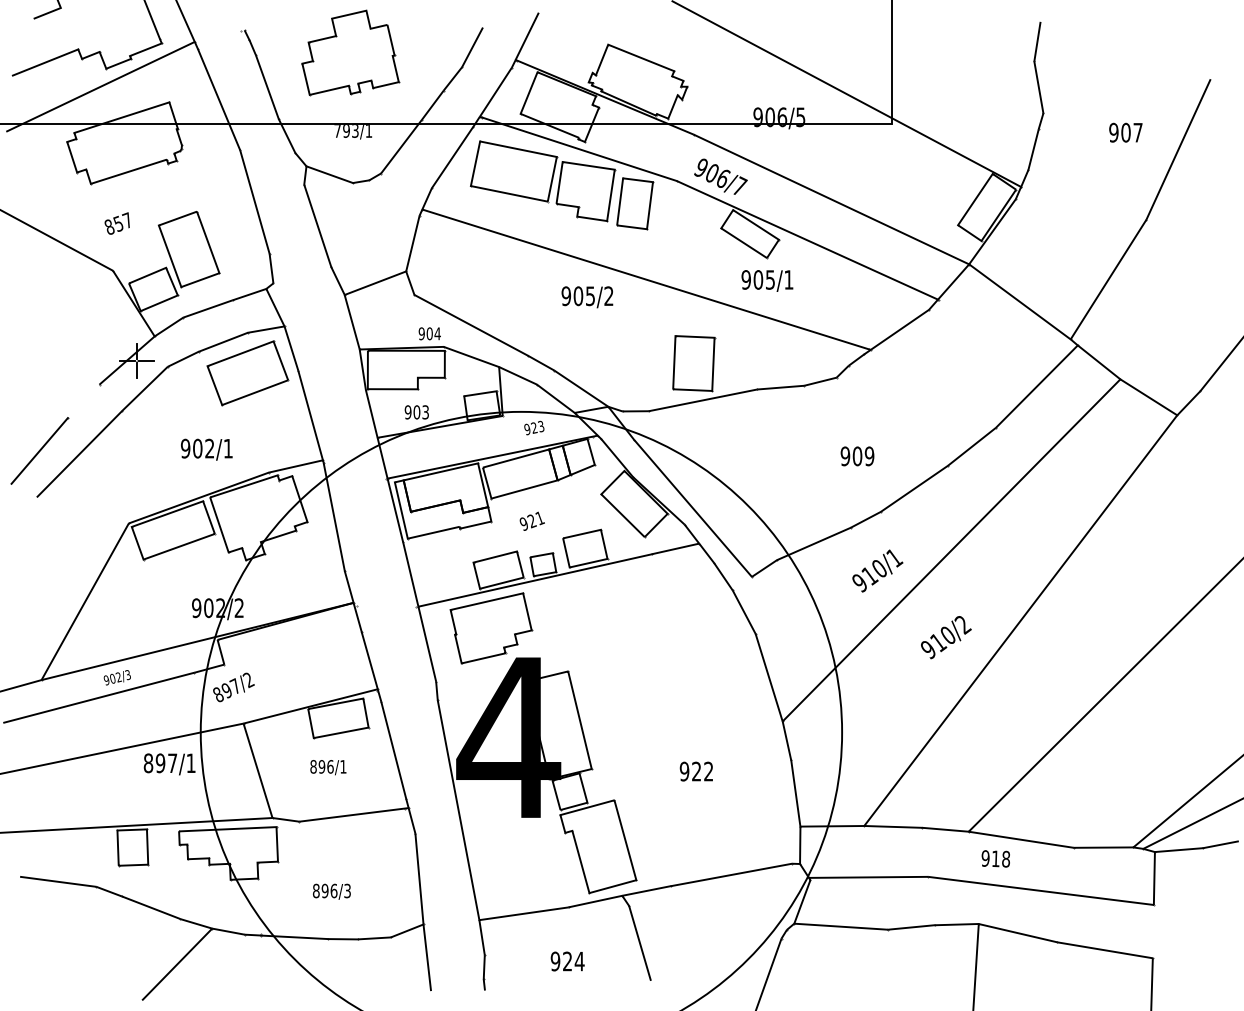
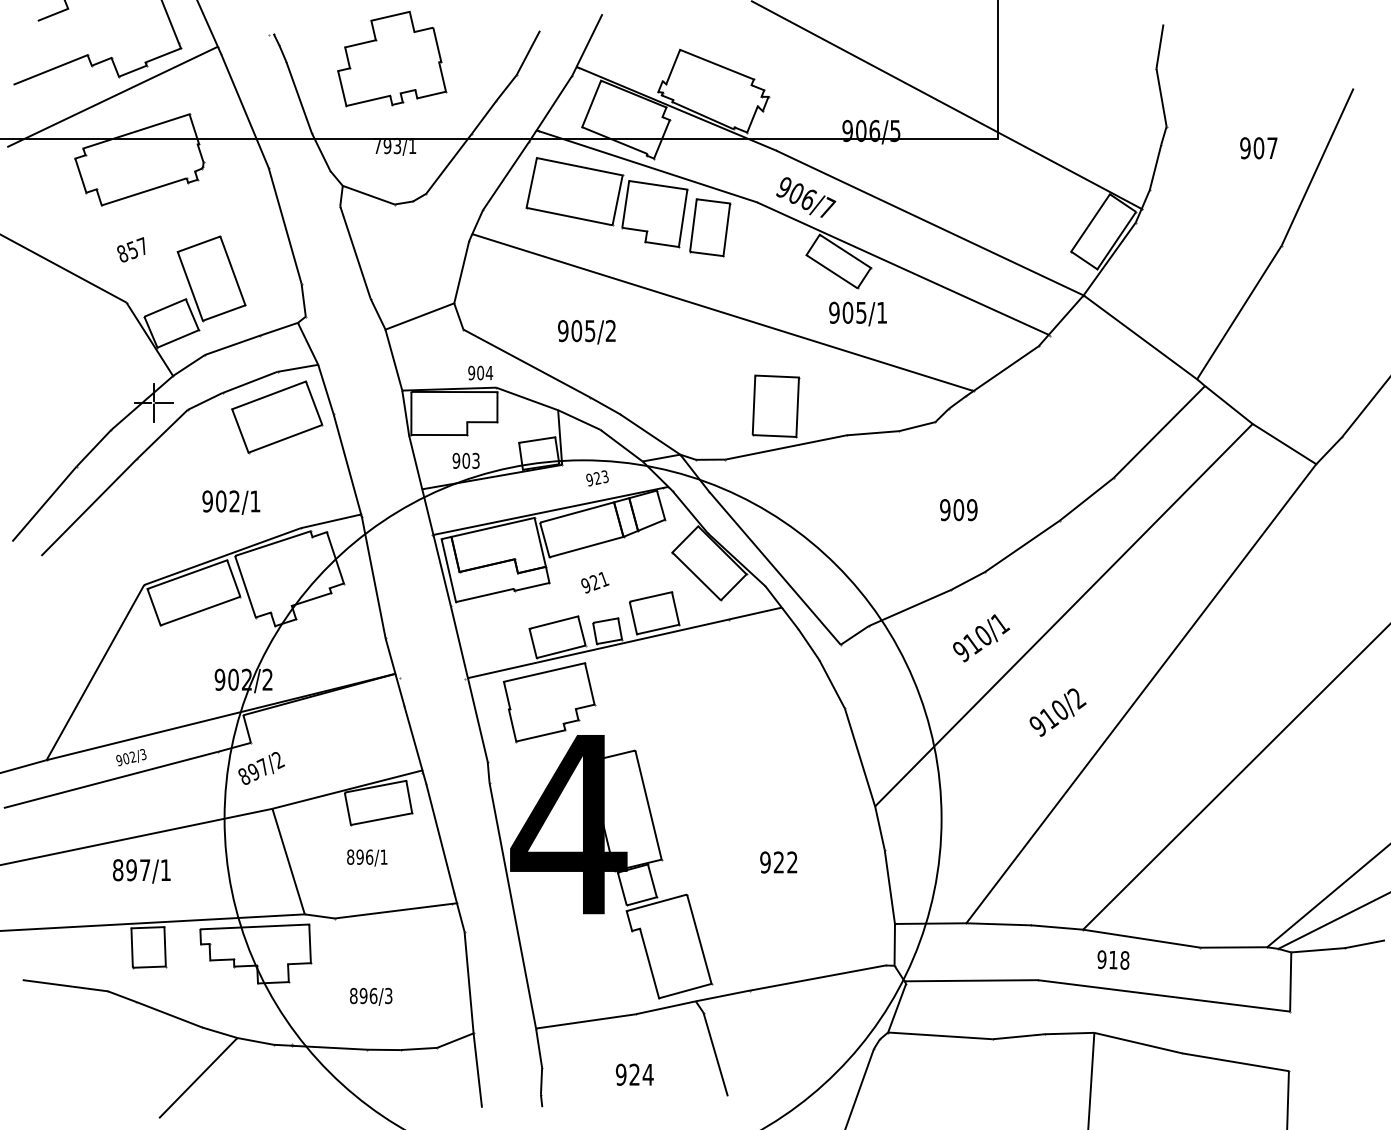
text: (587, 297) -> (586, 332), moved
line: (83, 401) -> (93, 448), added
text: (169, 764) -> (141, 871), moved

